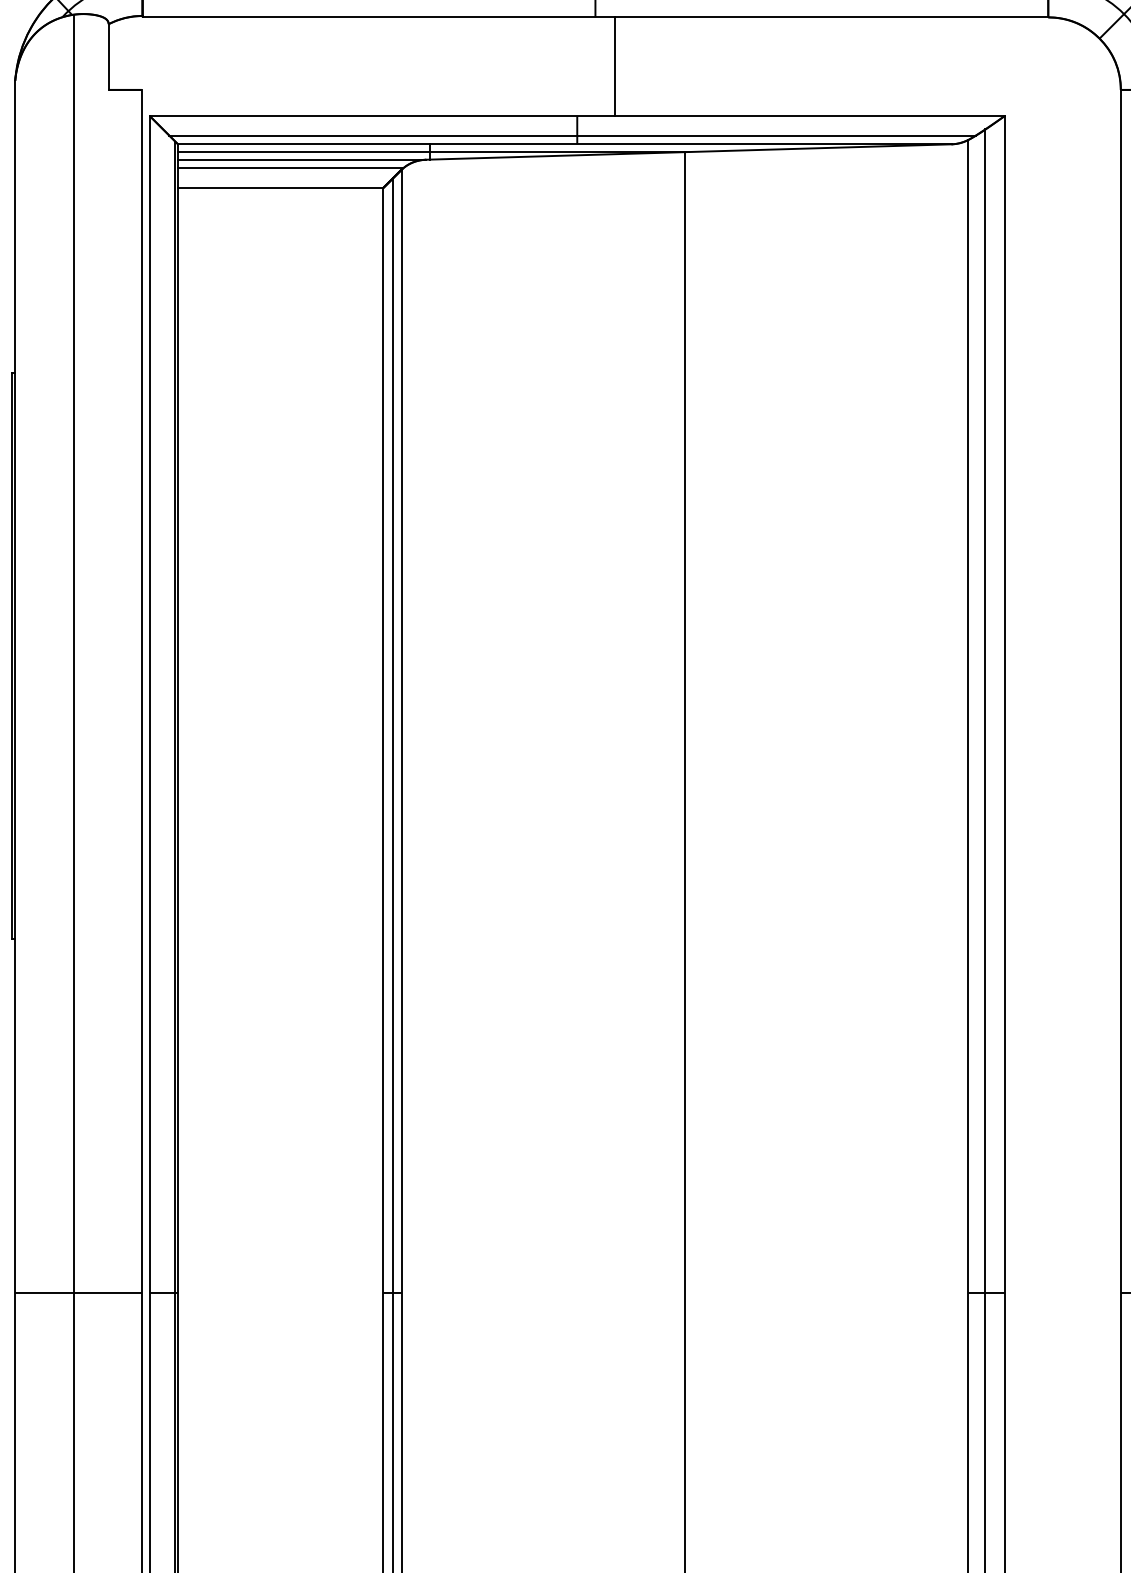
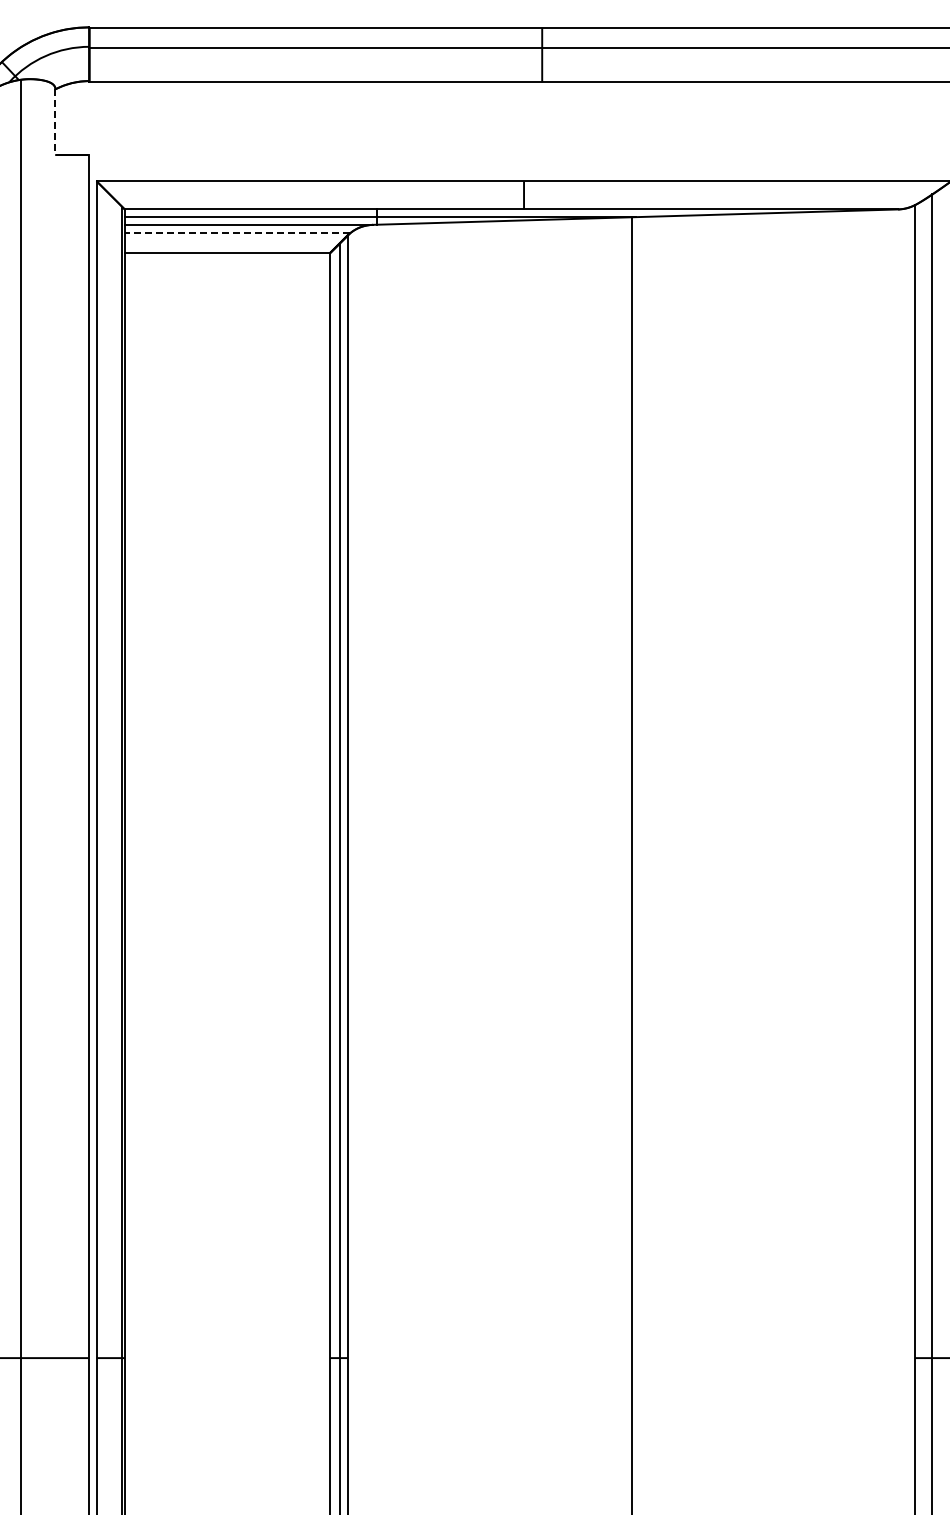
line: (108, 57) -> (55, 122), solid -> dashed
line: (614, 66) -> (561, 131), removed
line: (572, 135) -> (519, 200), removed
line: (290, 168) -> (237, 233), solid -> dashed

